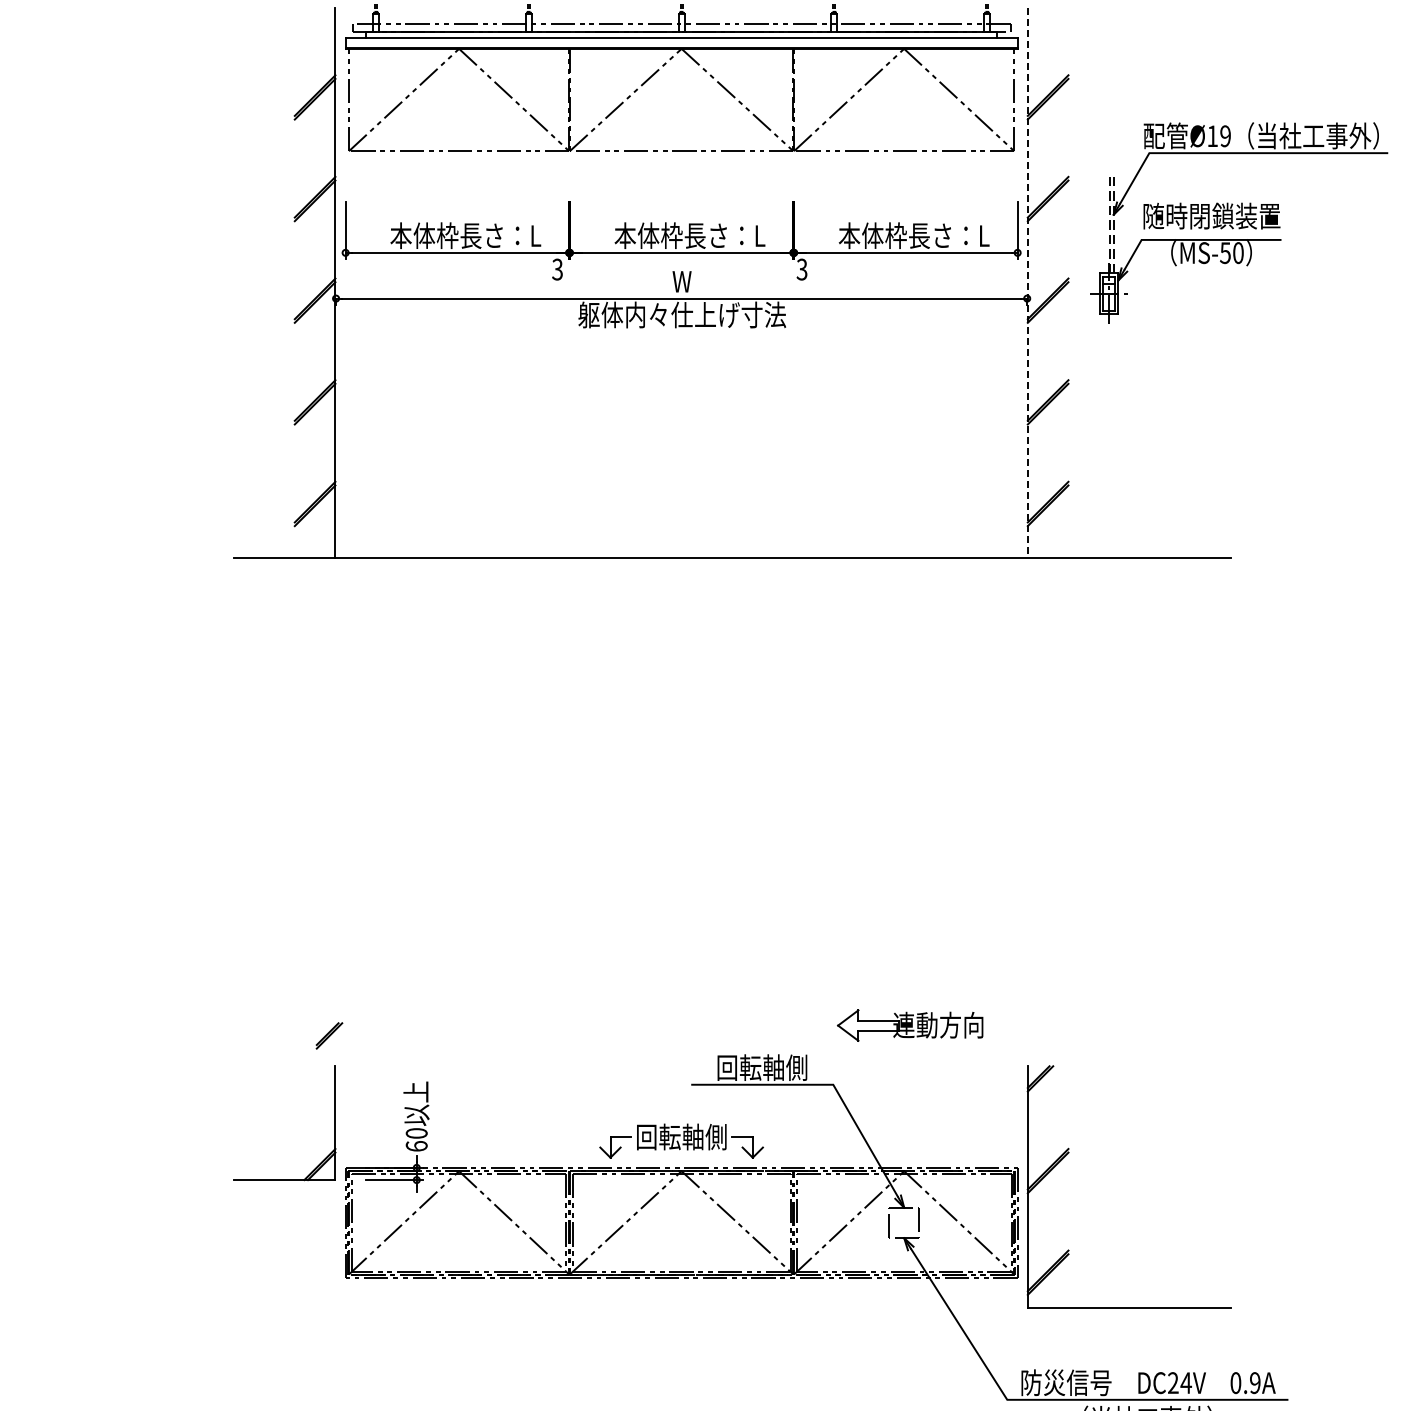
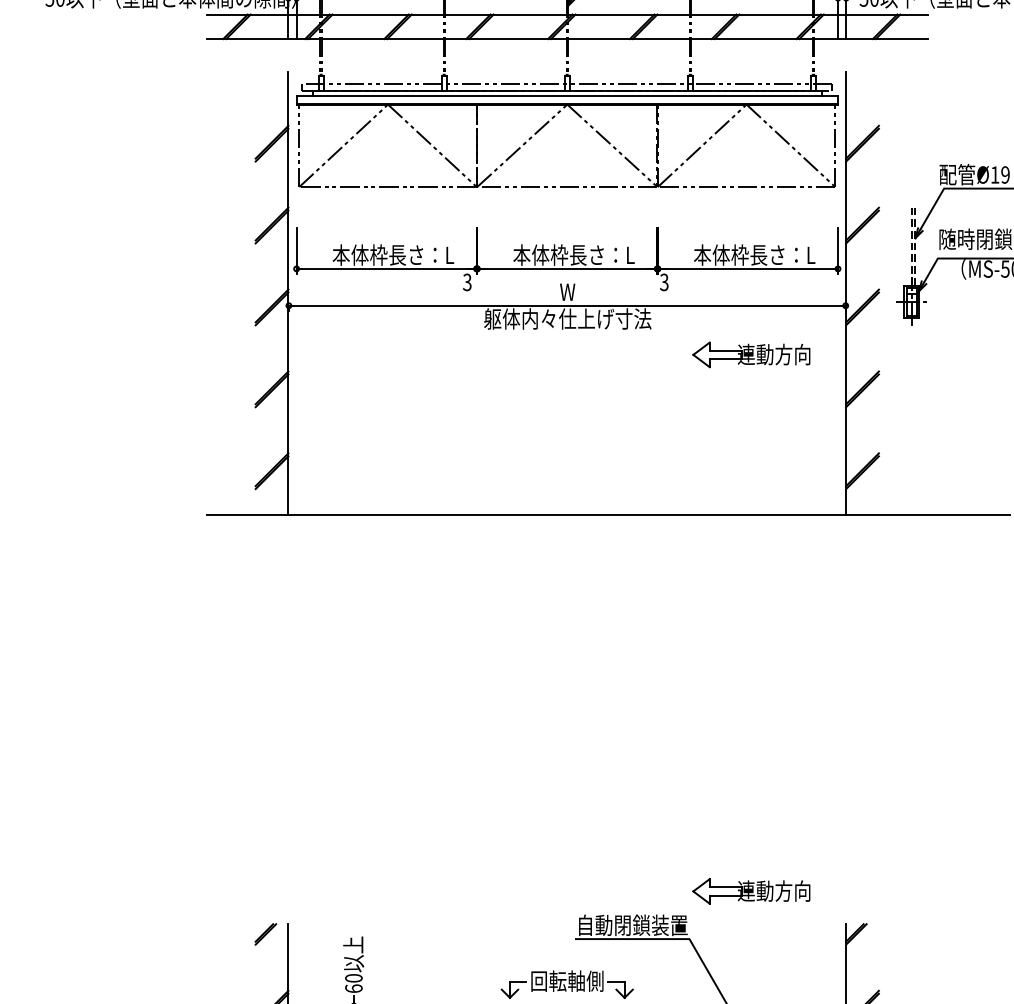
line: (1027, 283) -> (845, 293), dashed -> solid
part: (910, 359) -> (751, 354), added
part: (329, 1035) -> (265, 934), moved
text: (763, 1067) -> (633, 925), 回転軸側 -> 自動閉鎖装置

